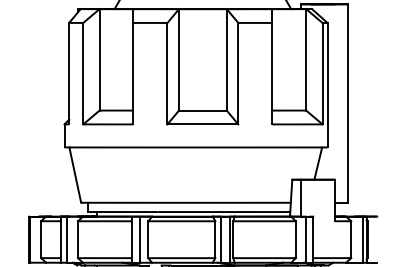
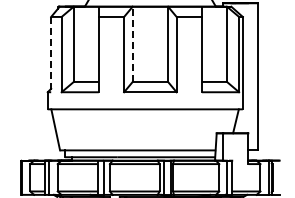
line: (178, 60) -> (132, 44), solid -> dashed
line: (69, 73) -> (51, 54), solid -> dashed

